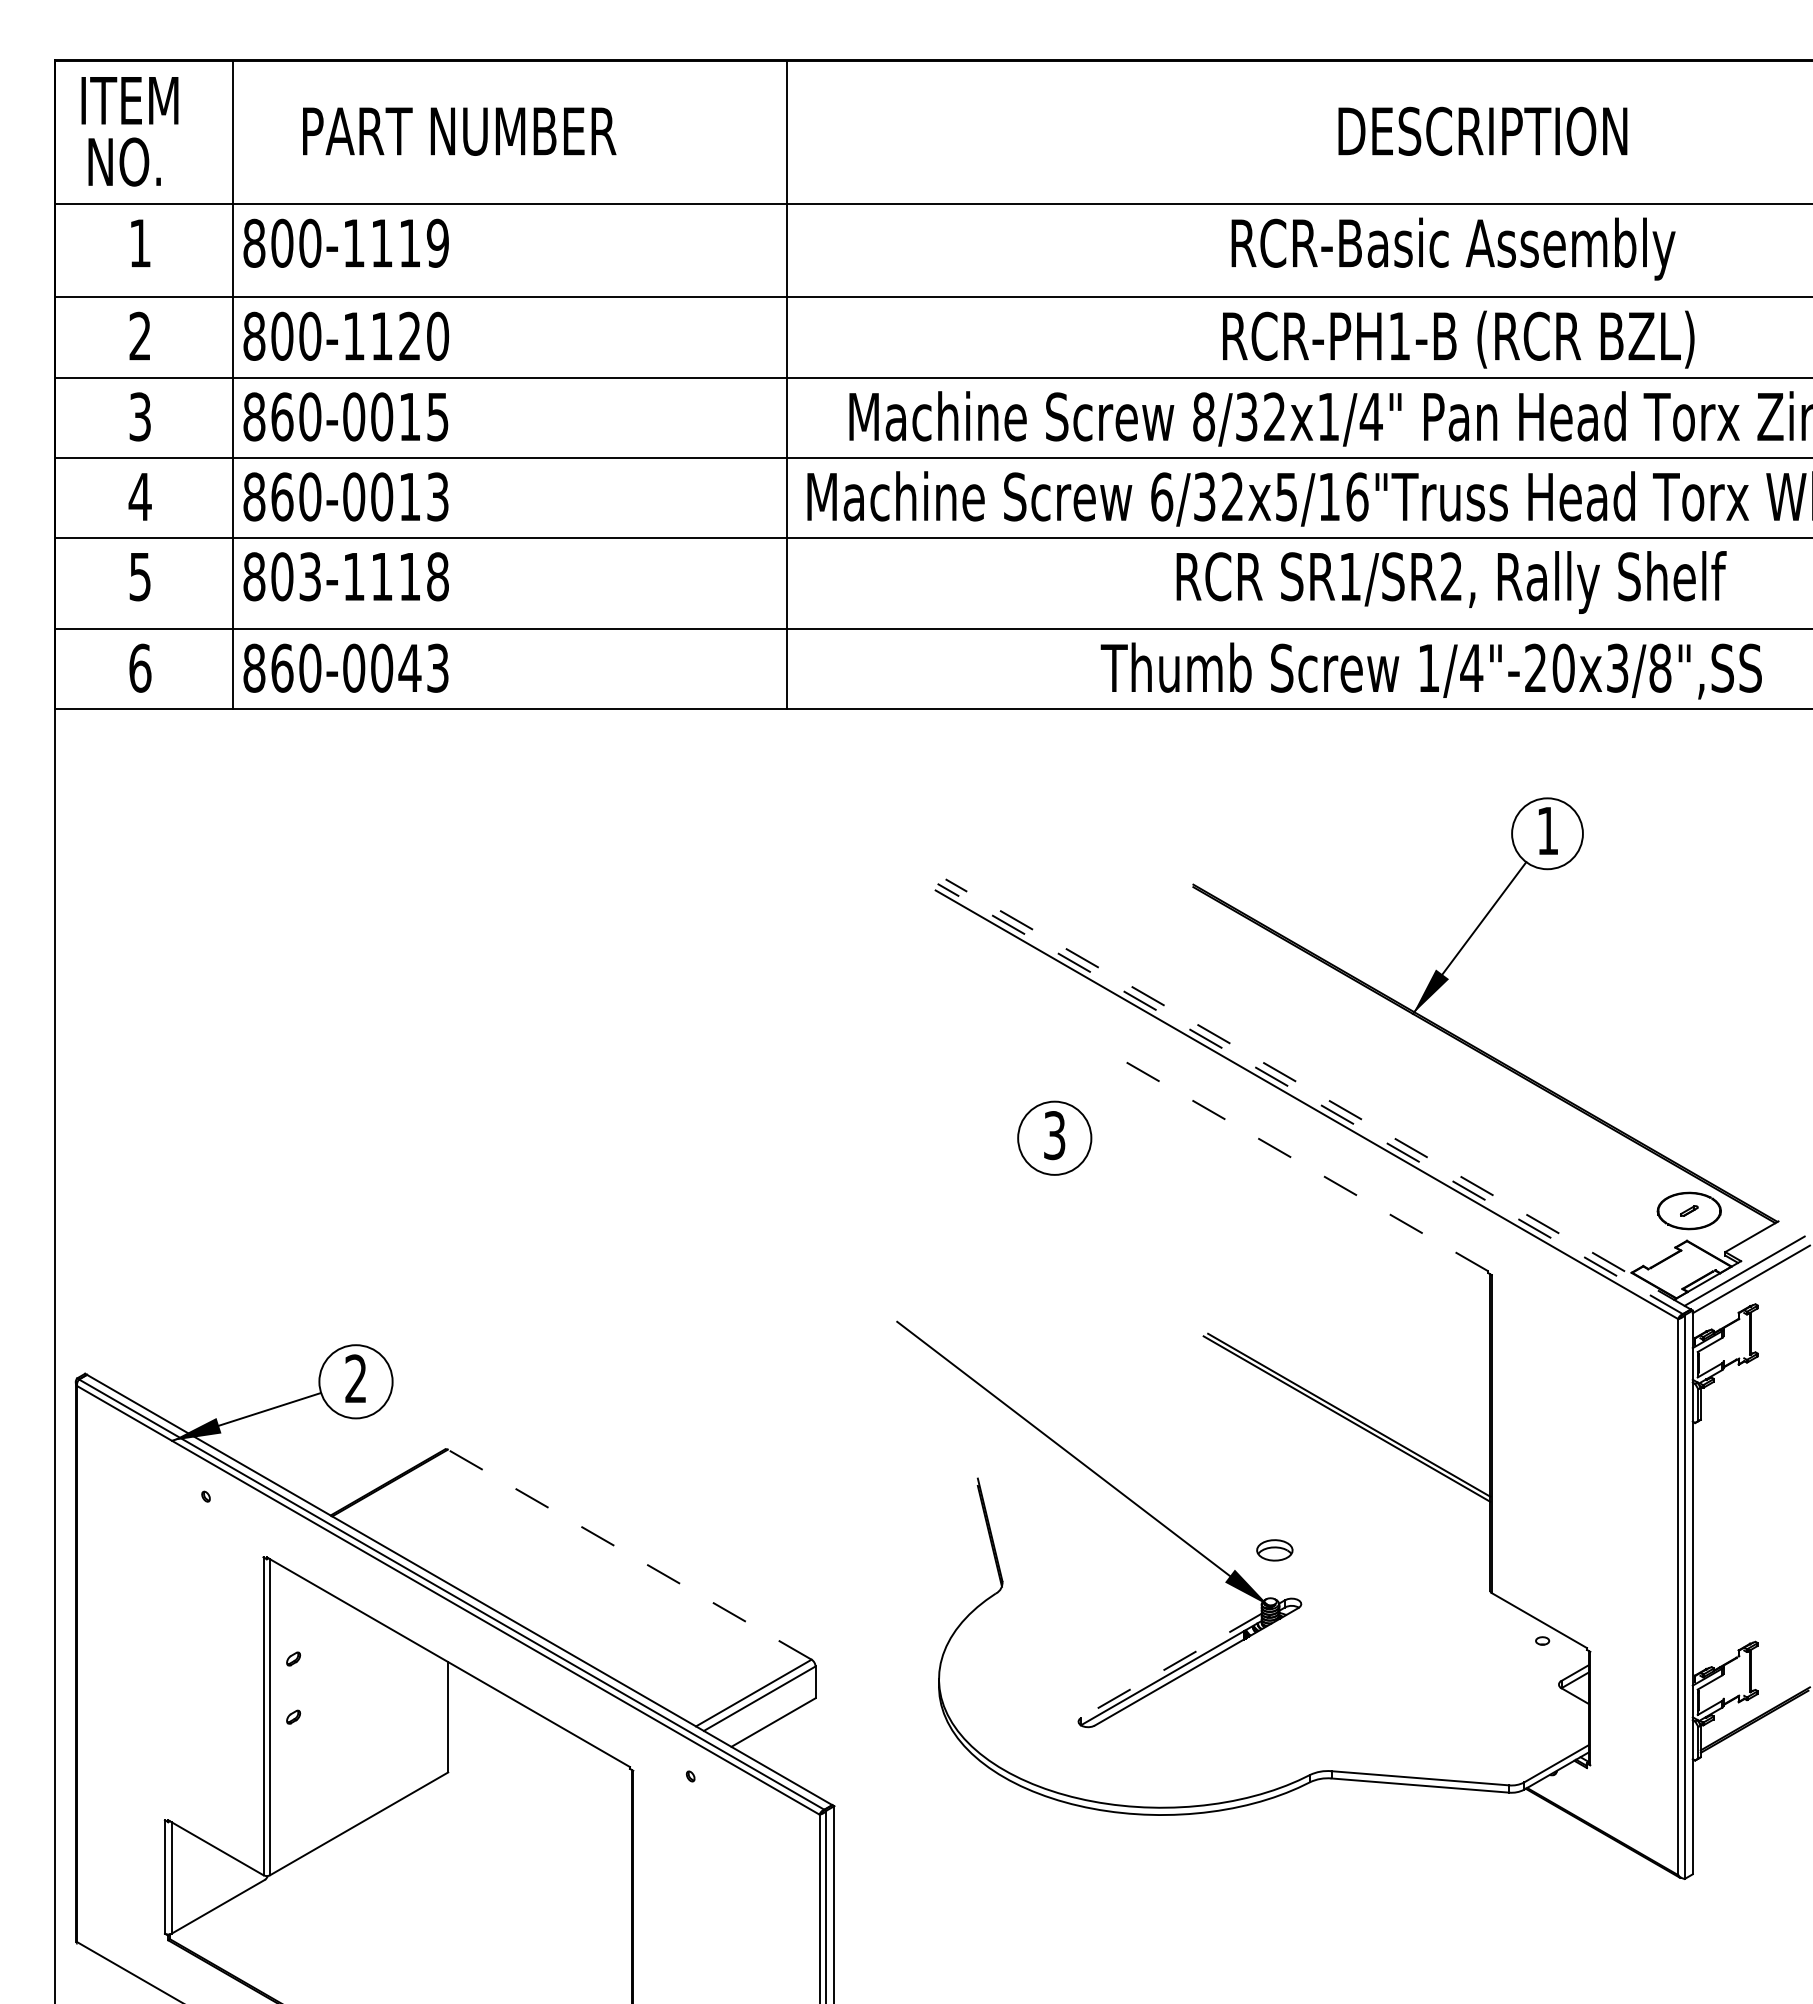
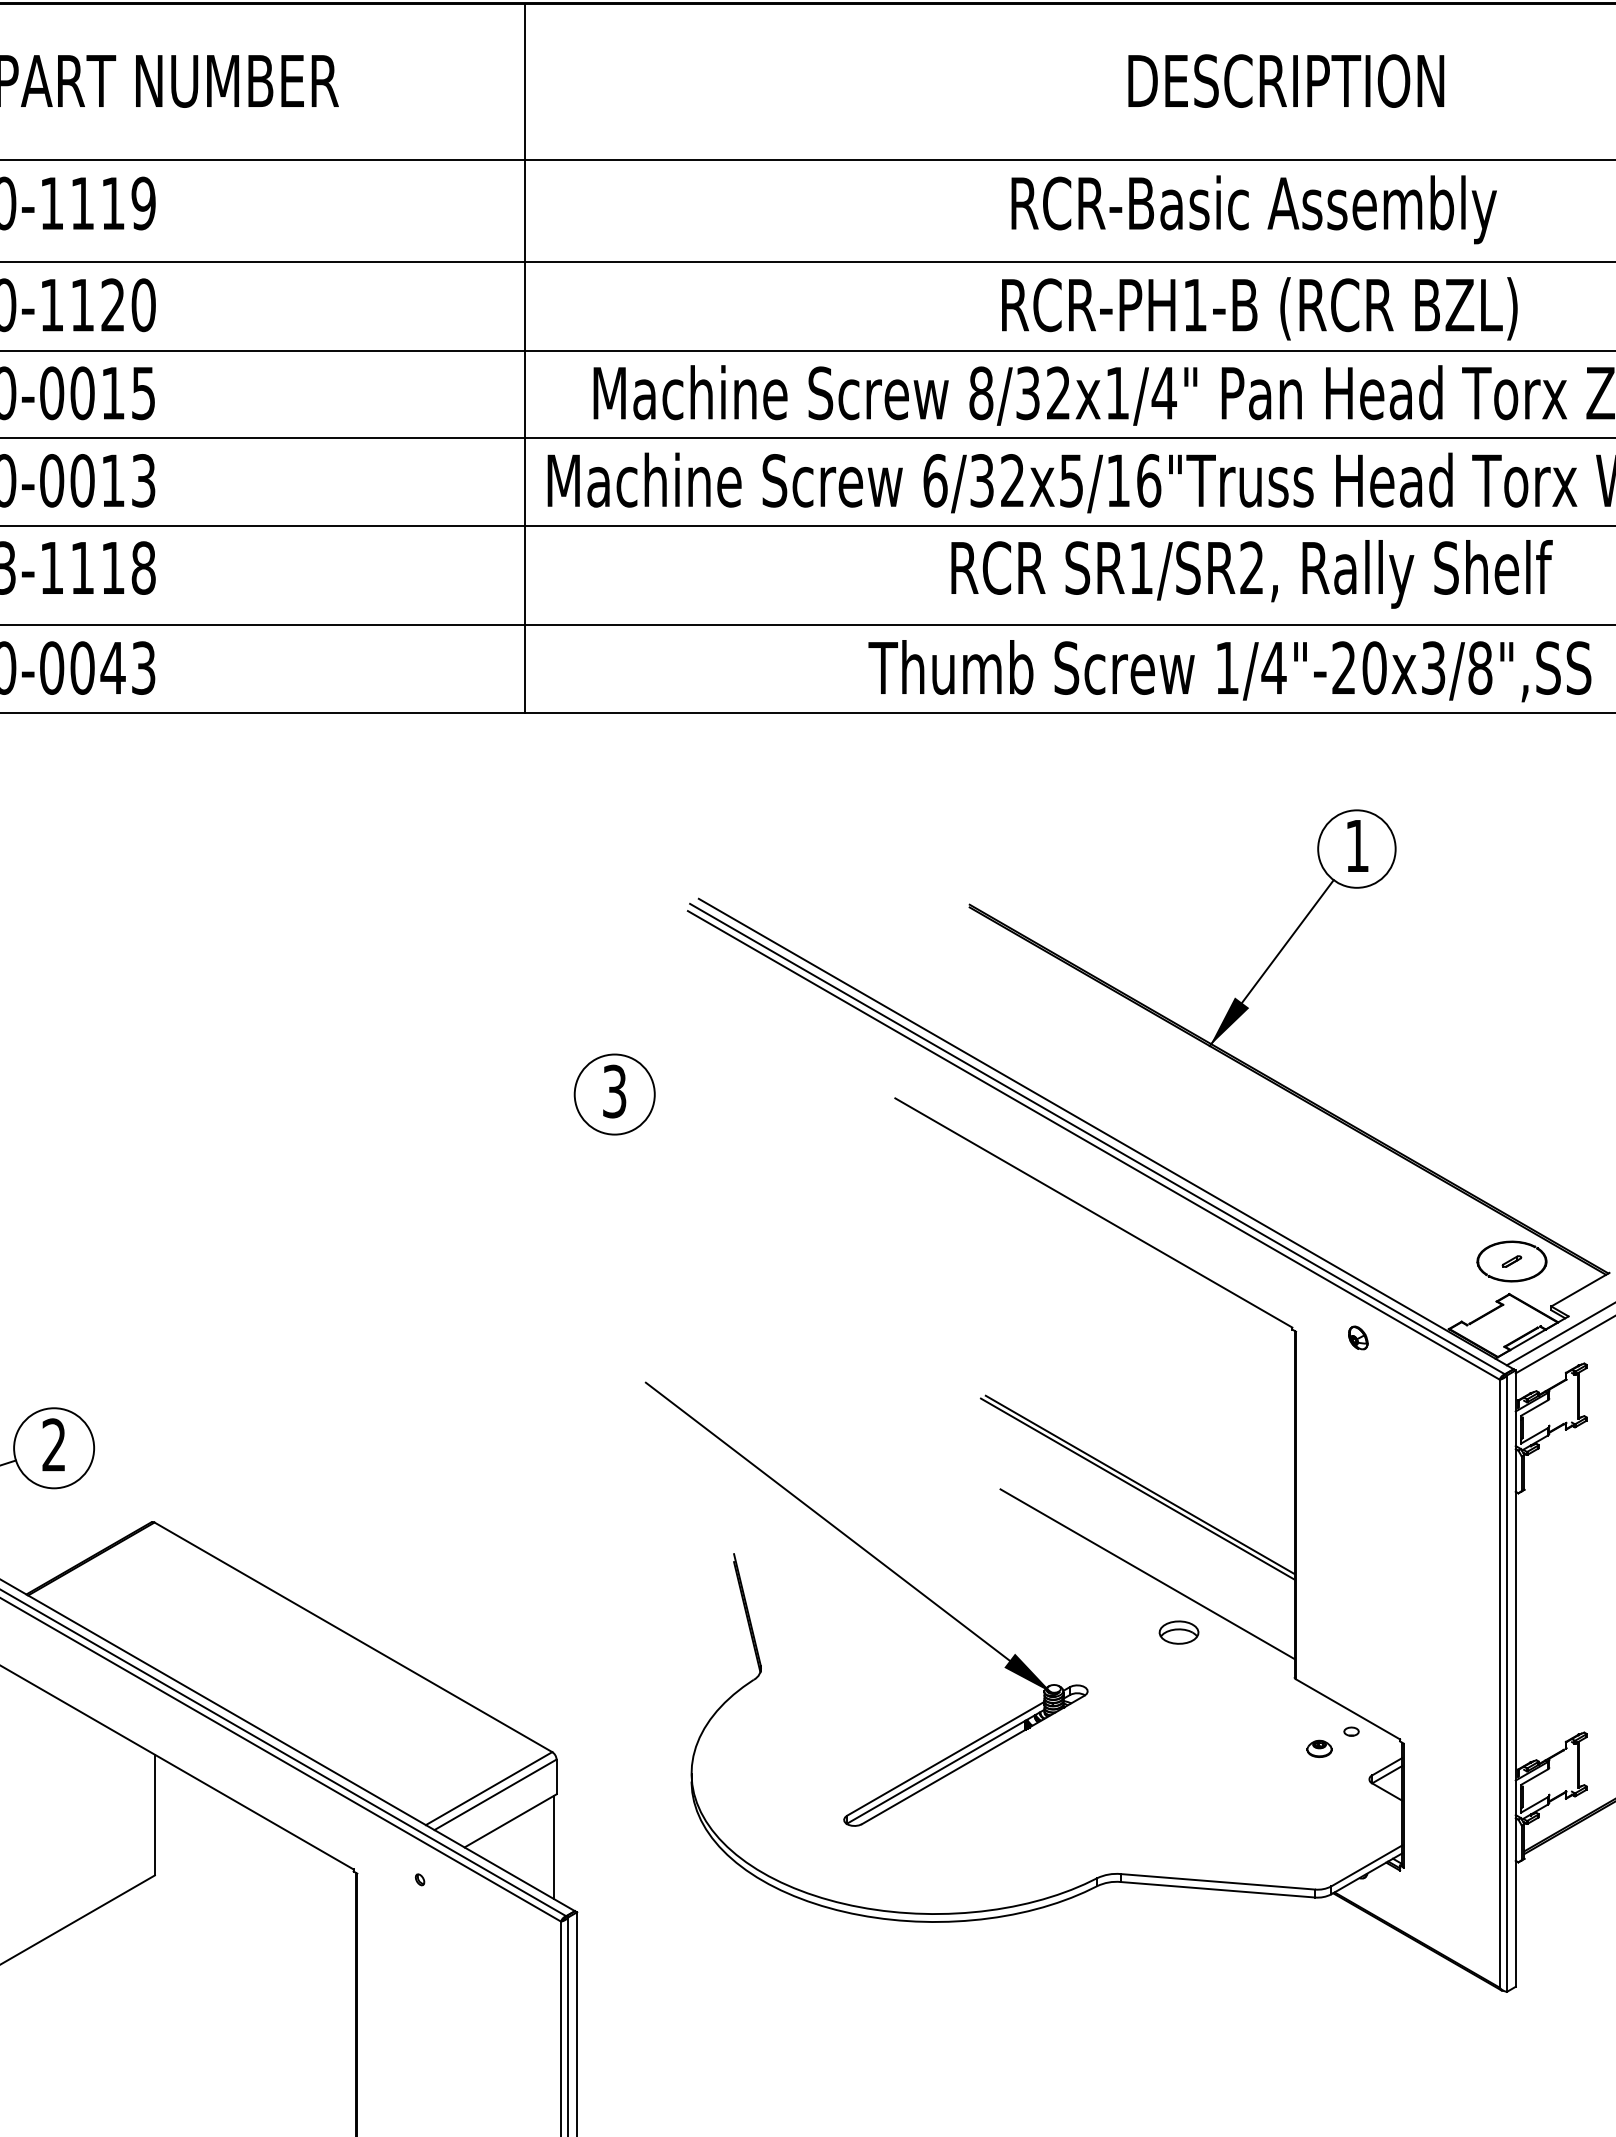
line: (1317, 1094) -> (1105, 1134), dashed -> solid
line: (1309, 1098) -> (1096, 1138), dashed -> solid
part: (1054, 1137) -> (614, 1093), moved
line: (1306, 1166) -> (1093, 1212), dashed -> solid
part: (1548, 1280) -> (1357, 1337), added
line: (1355, 1496) -> (1146, 1573), added
part: (1274, 1550) -> (1178, 1632), moved
line: (629, 1554) -> (353, 1637), dashed -> solid
part: (1513, 1656) -> (1319, 1748), added
line: (1171, 1665) -> (945, 1758), dashed -> solid
line: (813, 1746) -> (554, 1847), added

